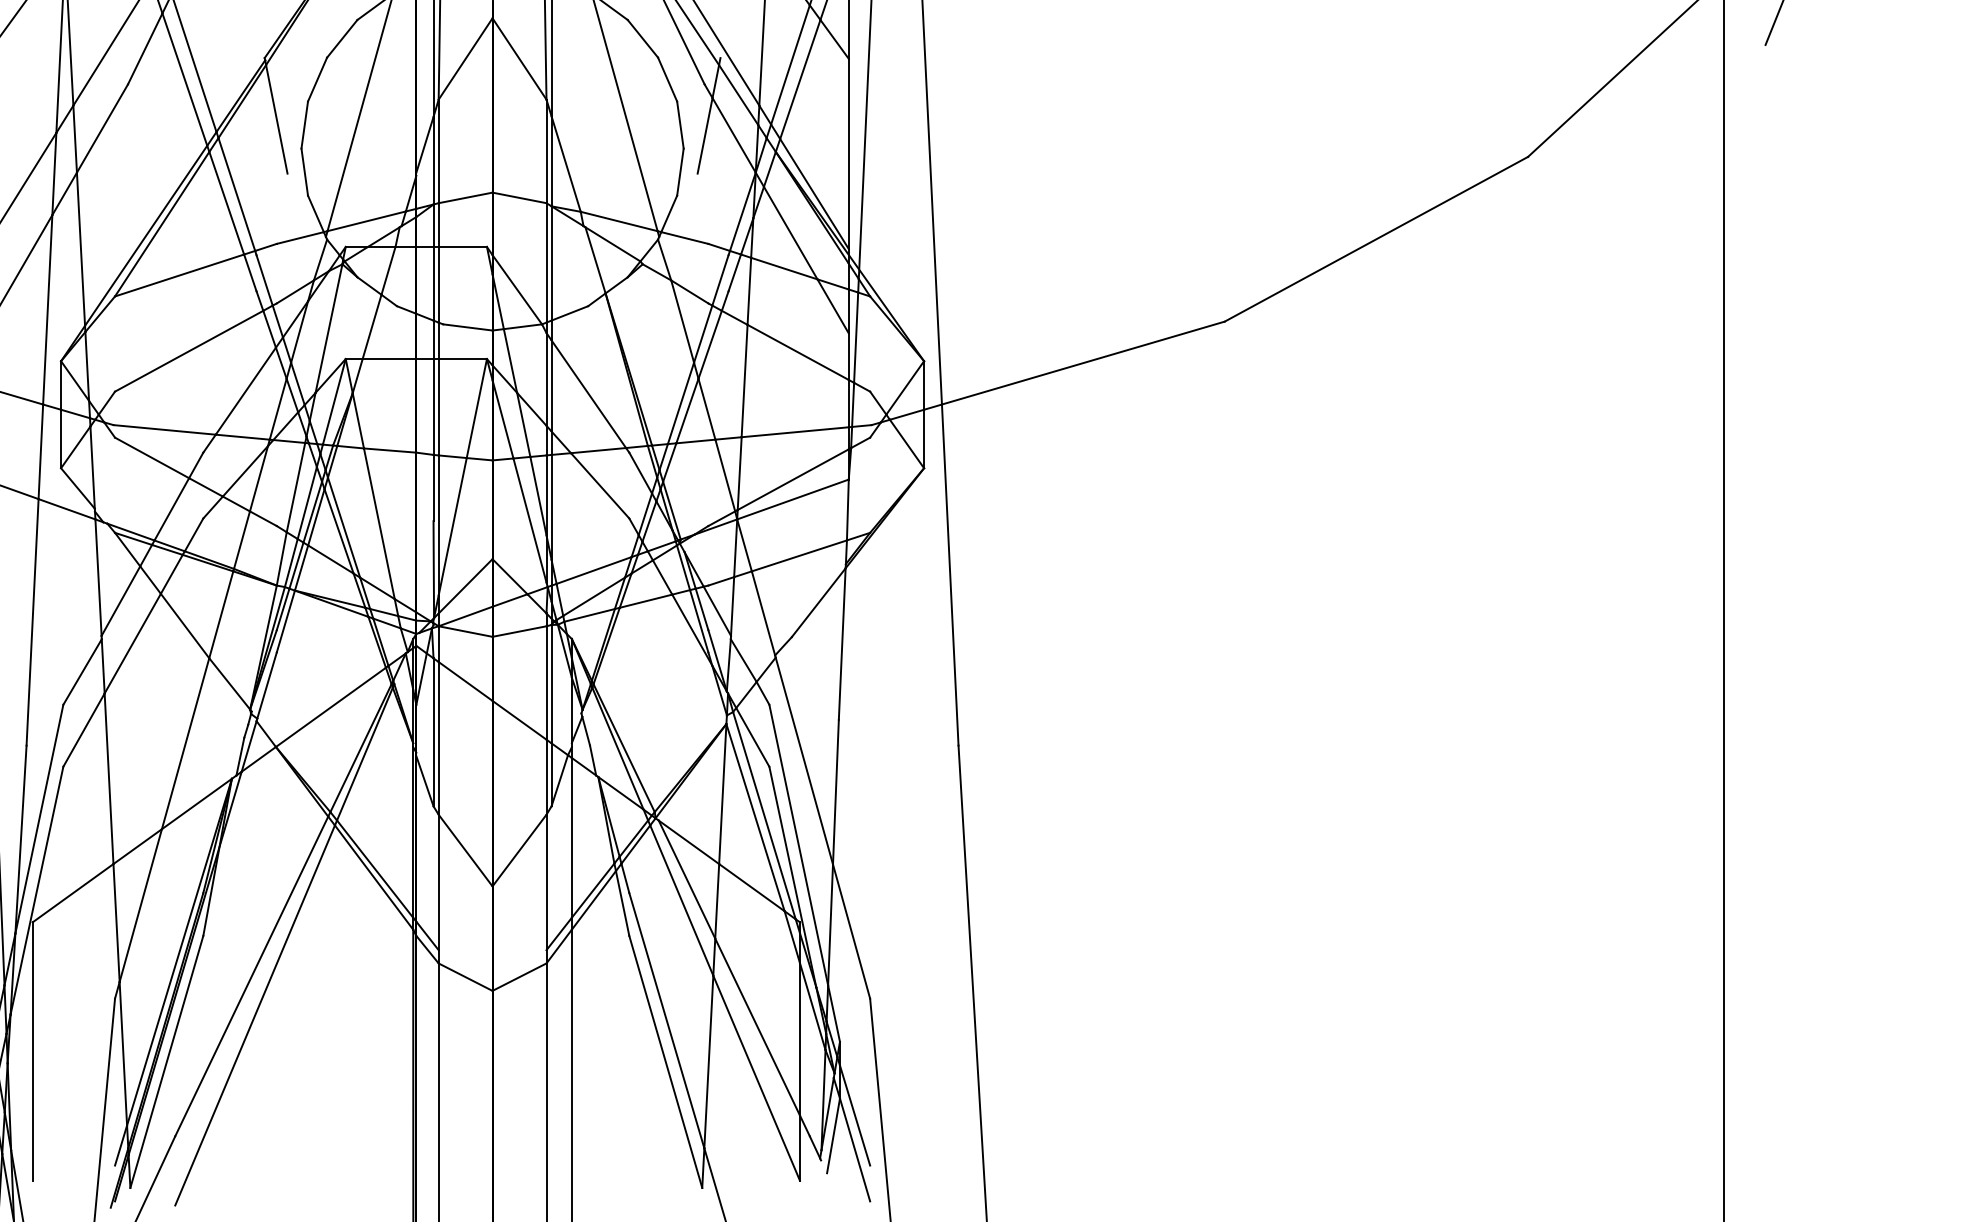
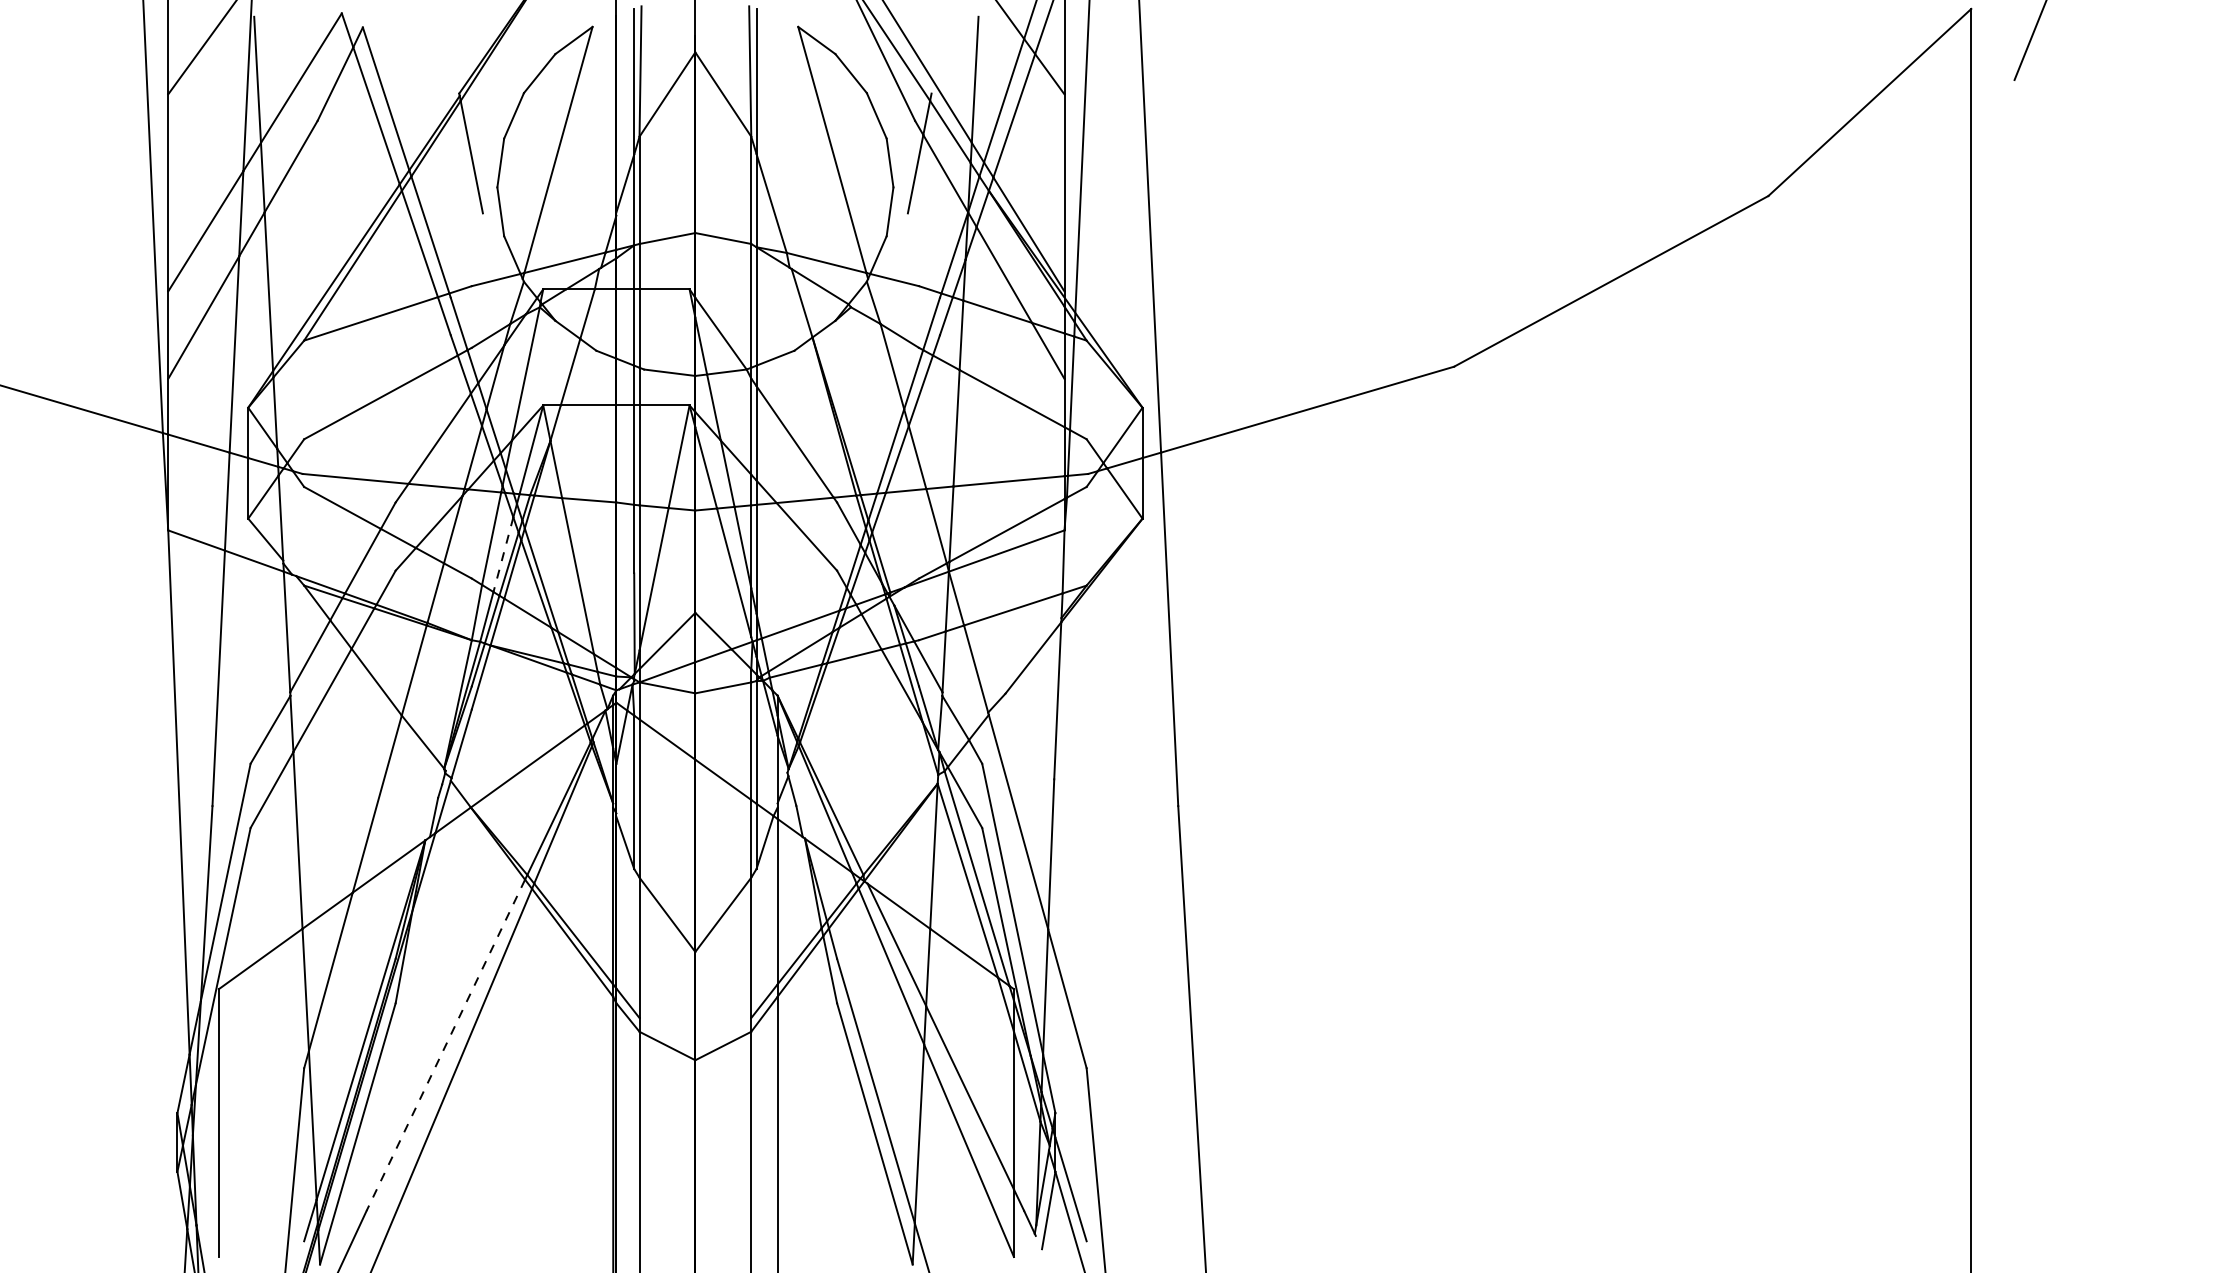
line: (307, 502) -> (503, 554), solid -> dashed
line: (251, 976) -> (445, 1045), solid -> dashed

